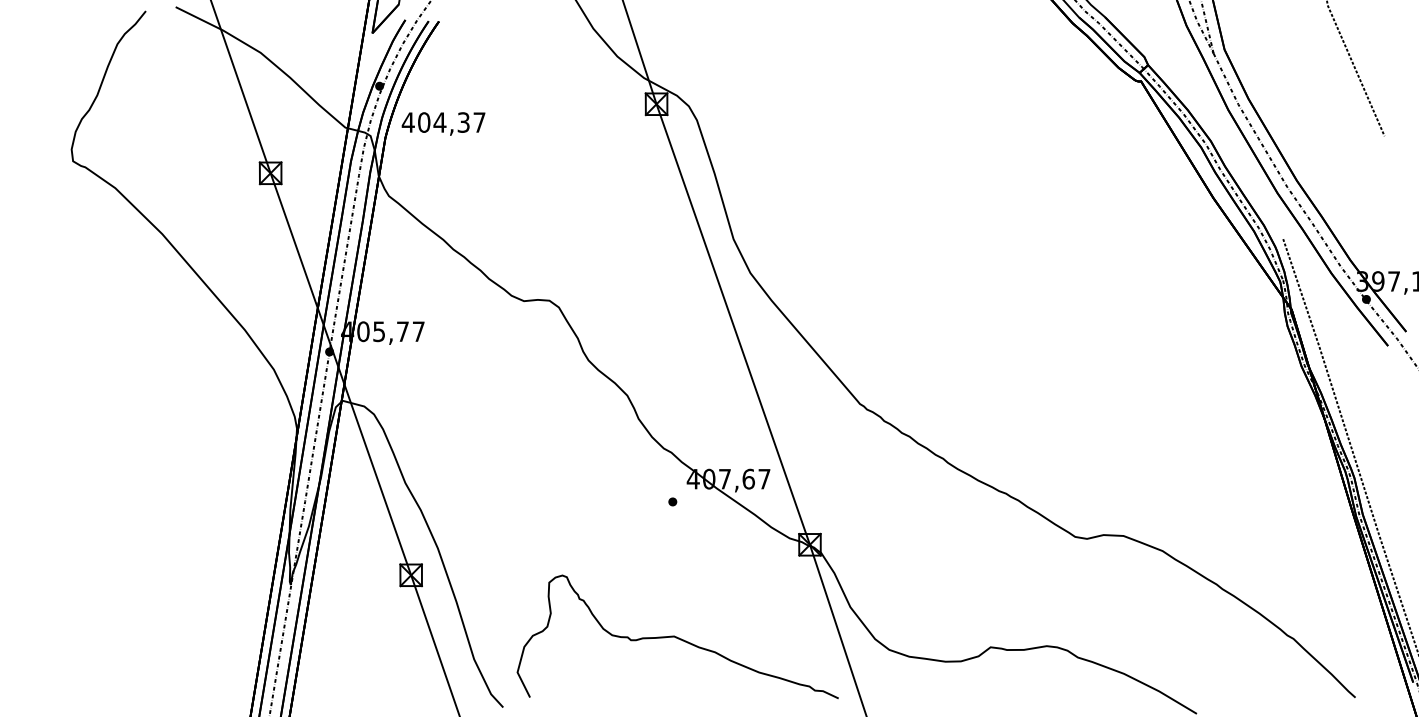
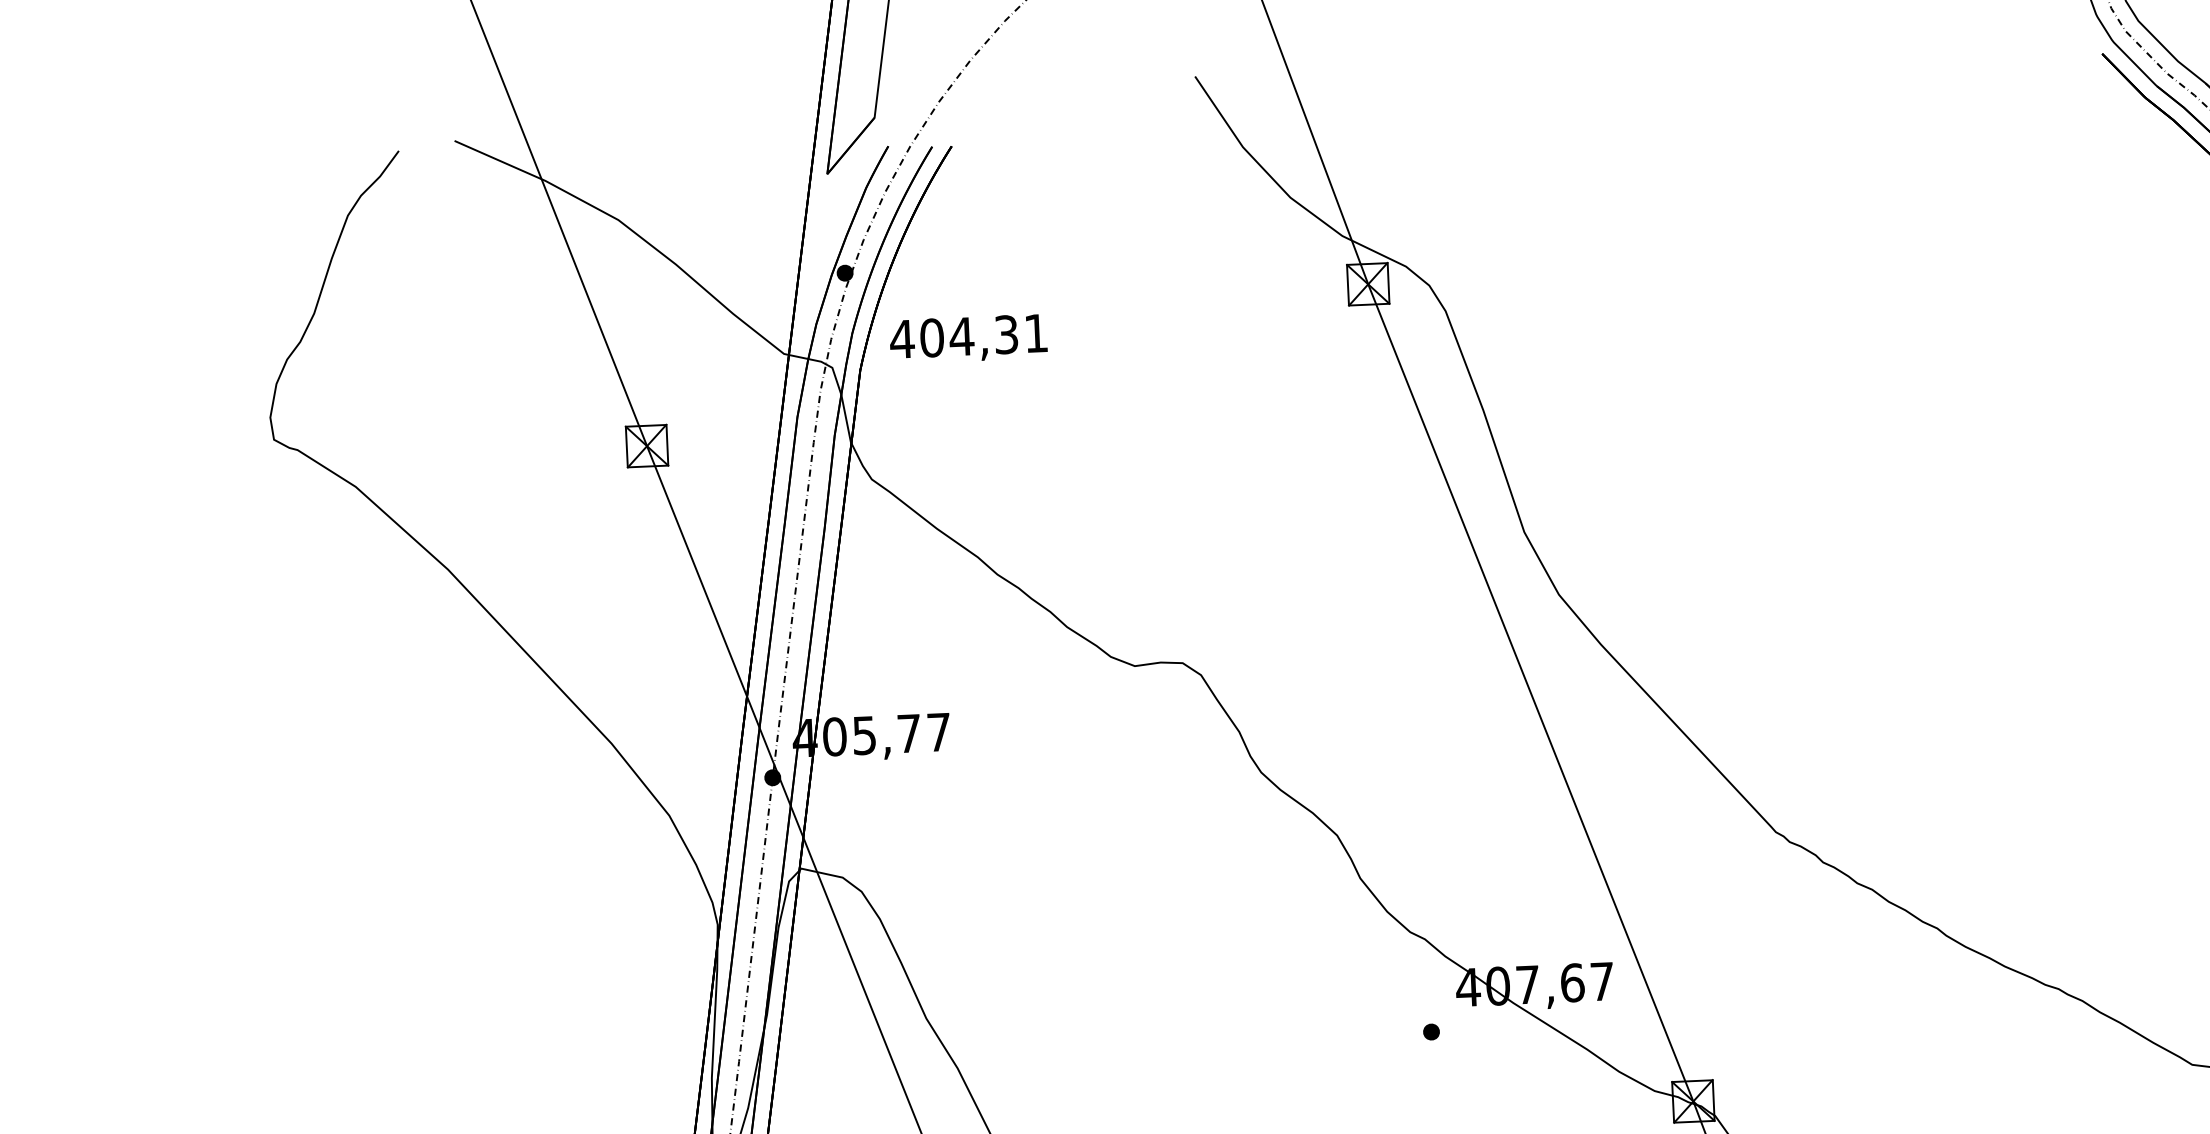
text: (479, 122) -> (1036, 333), 404,37 -> 404,31

